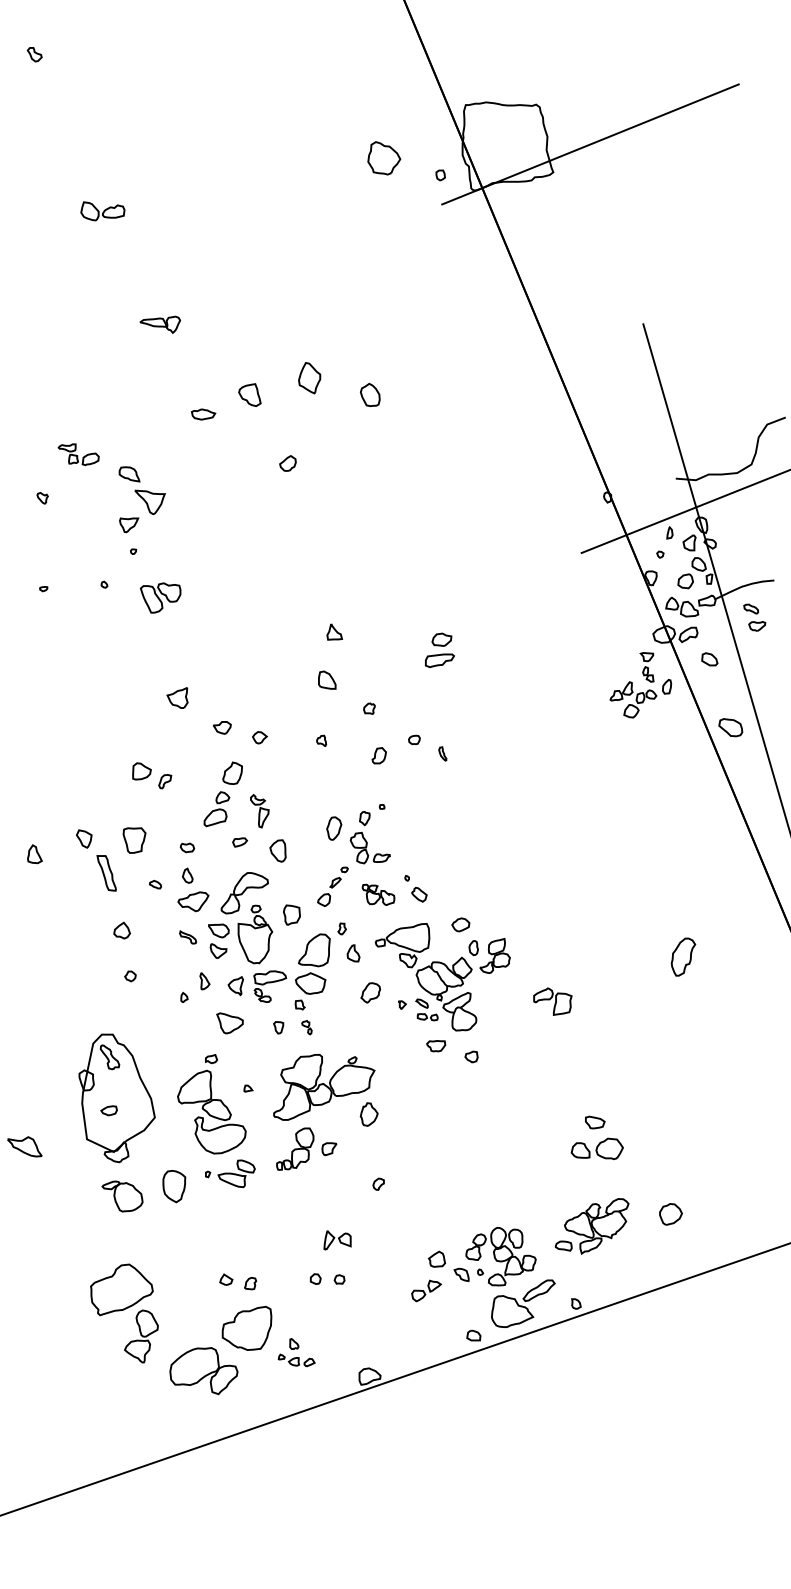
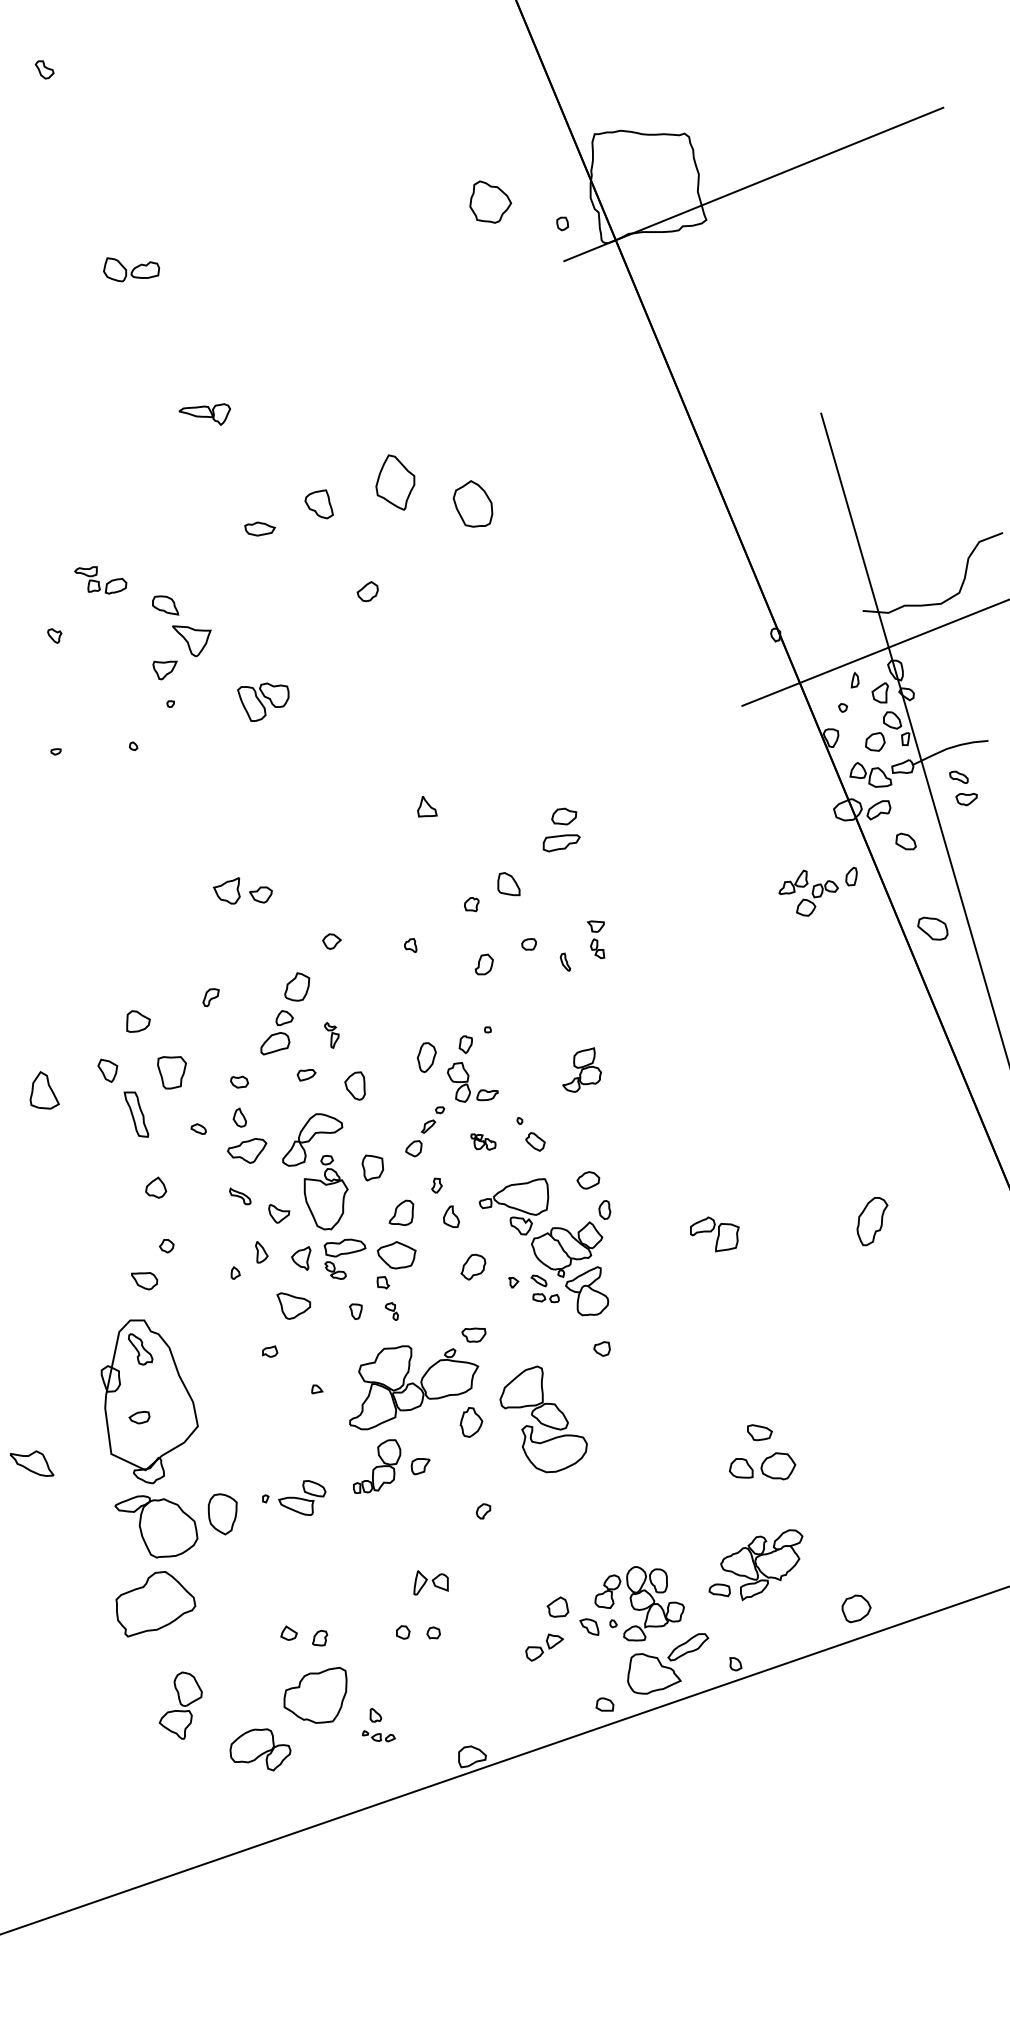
part: (309, 378) -> (395, 482), size x1.4
part: (370, 395) -> (472, 504), size x1.6
part: (160, 597) -> (263, 701), moved
part: (646, 667) -> (595, 939), moved
part: (326, 680) -> (508, 884), moved
part: (221, 727) -> (260, 894), moved
part: (142, 771) -> (138, 1021), moved
part: (259, 811) -> (331, 1035), size x0.6
part: (34, 853) -> (44, 1089), size x1.6
part: (378, 894) -> (483, 1141), size x0.6
part: (218, 931) -> (144, 1281), moved
part: (314, 950) -> (401, 1212), size x0.6
part: (494, 955) -> (581, 1069), moved
part: (552, 1001) -> (714, 1234), moved
part: (435, 1045) -> (473, 1334), moved
part: (211, 1112) -> (543, 1419), moved
part: (122, 1196) -> (156, 1527), size x1.6
part: (670, 1214) -> (856, 1608), moved
part: (121, 1290) -> (155, 1604), moved
part: (296, 1360) -> (378, 1736), size x0.7
part: (203, 1370) -> (260, 1749), size x0.7

